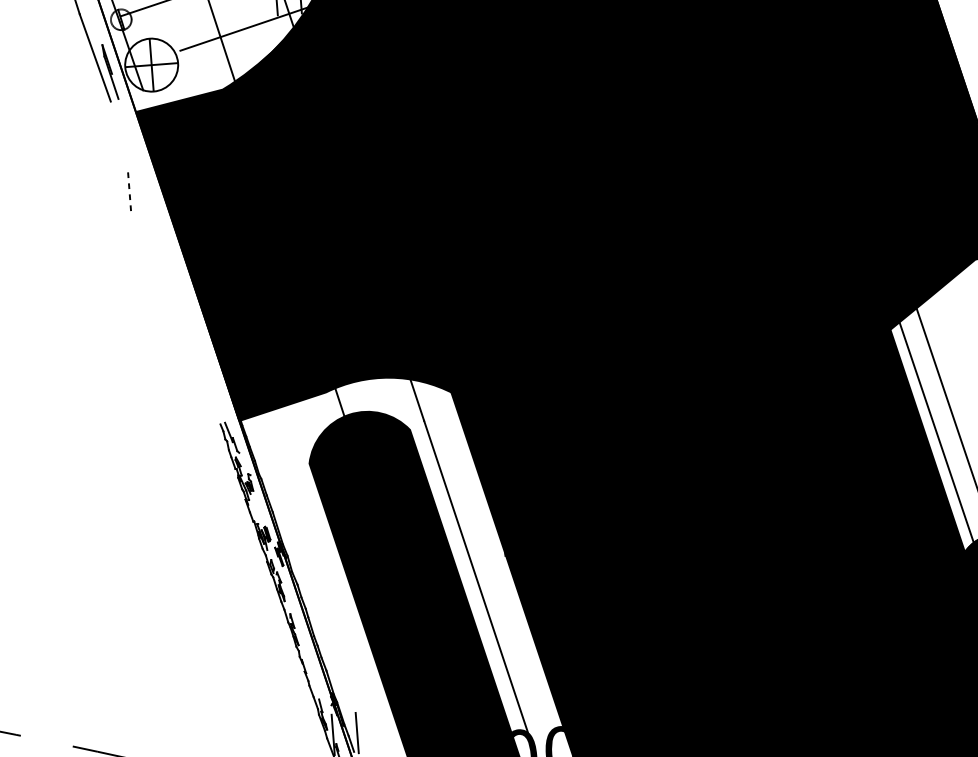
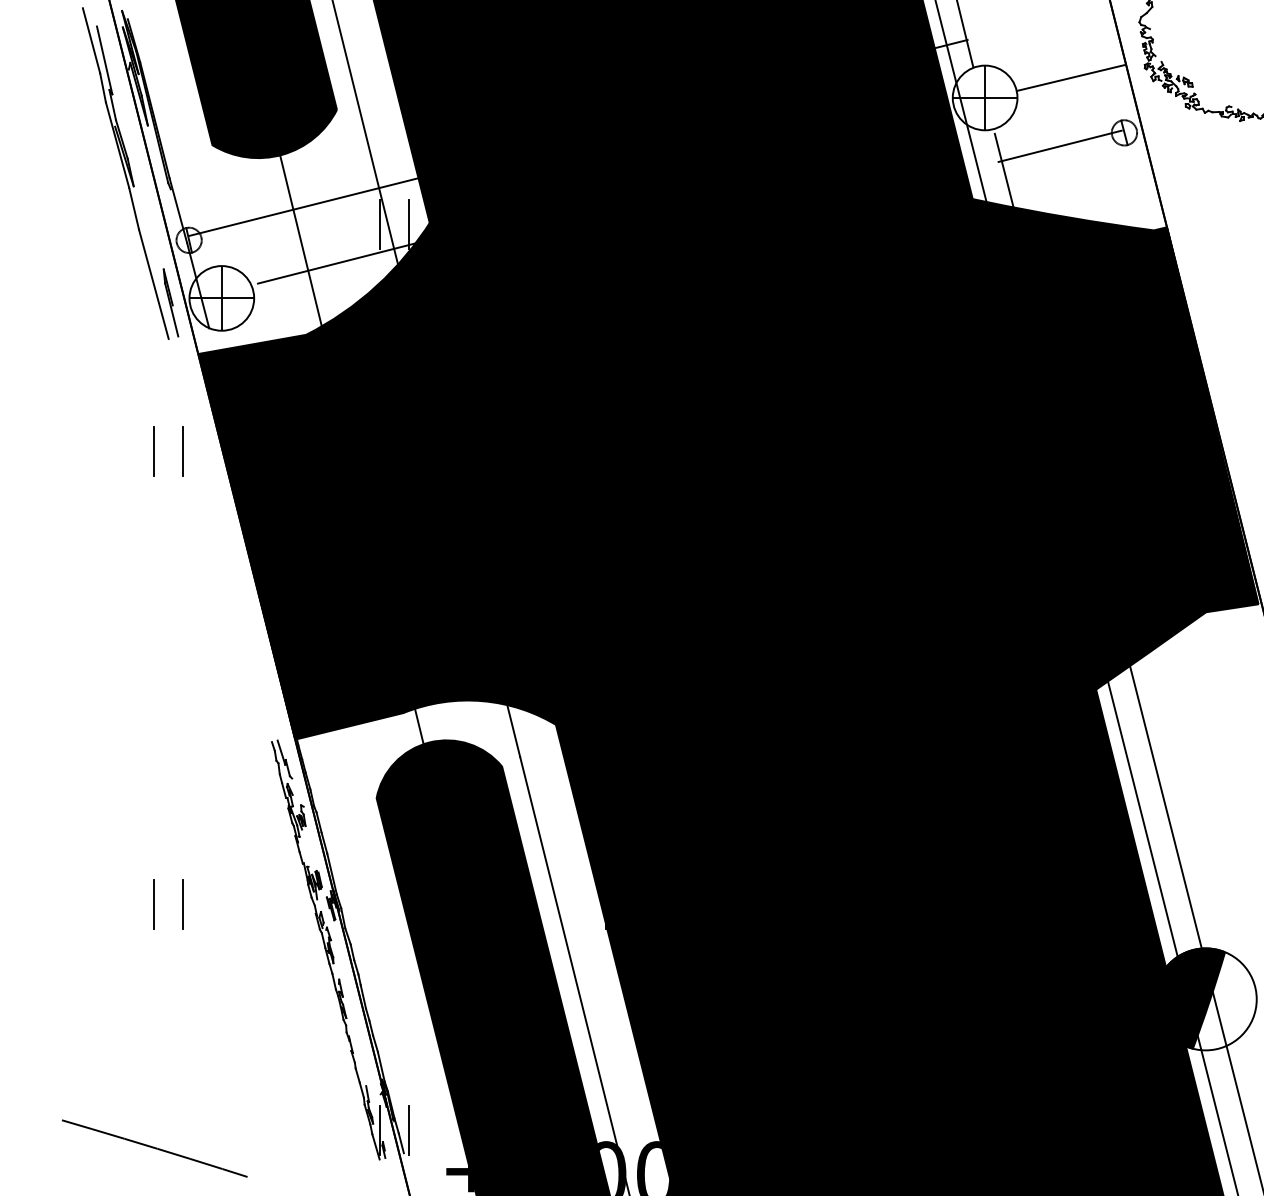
line: (129, 192) -> (183, 451), dashed -> solid
line: (105, 194) -> (153, 451), added
line: (158, 561) -> (183, 903), added
line: (133, 563) -> (153, 903), added

